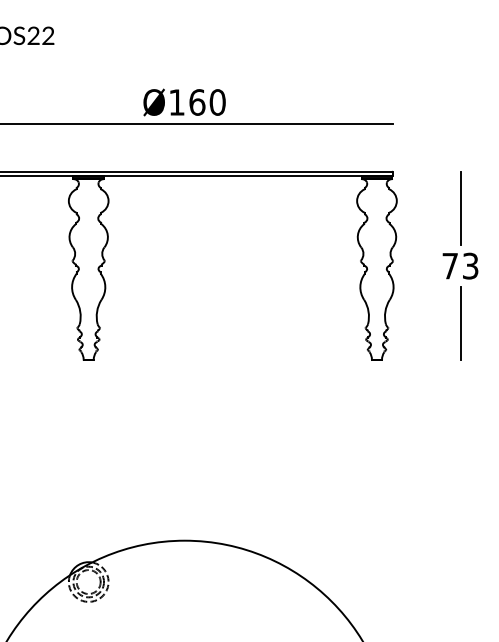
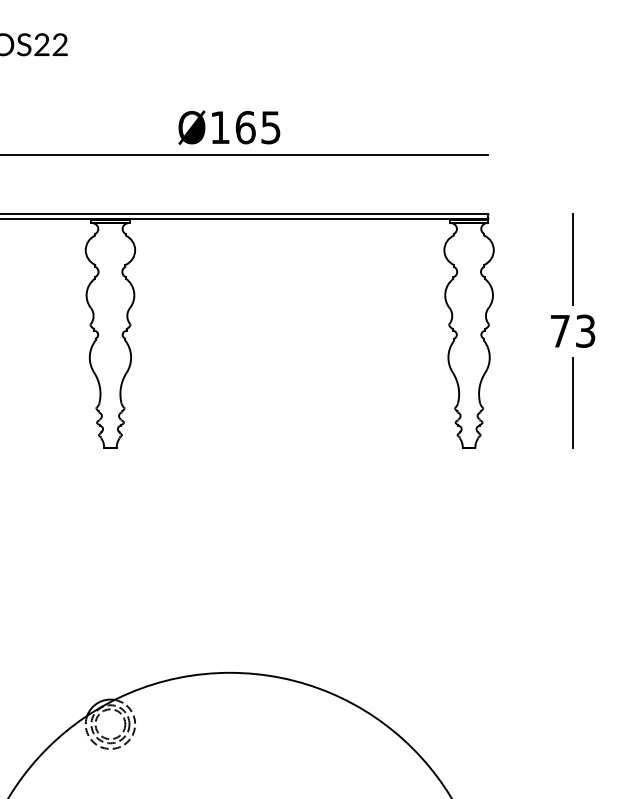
text: (218, 102) -> (271, 127), Ø160 -> Ø165

